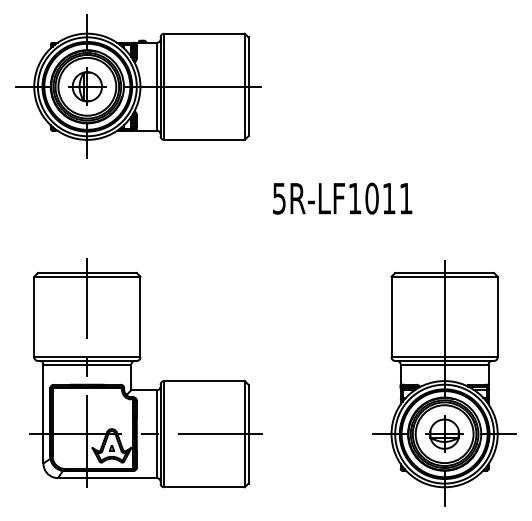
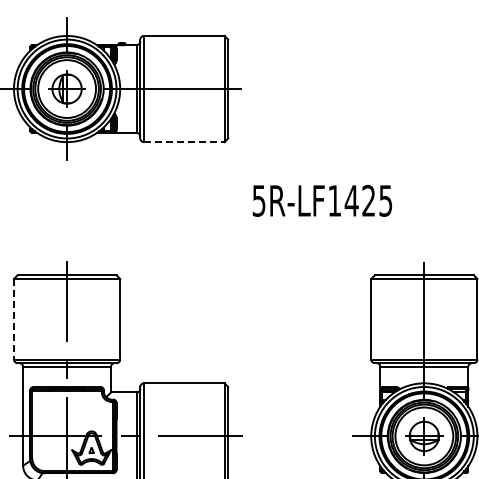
line: (205, 139) -> (185, 141), solid -> dashed
text: (388, 198) -> (368, 200), 5R-LF1011 -> 5R-LF1425
line: (34, 317) -> (14, 319), solid -> dashed

